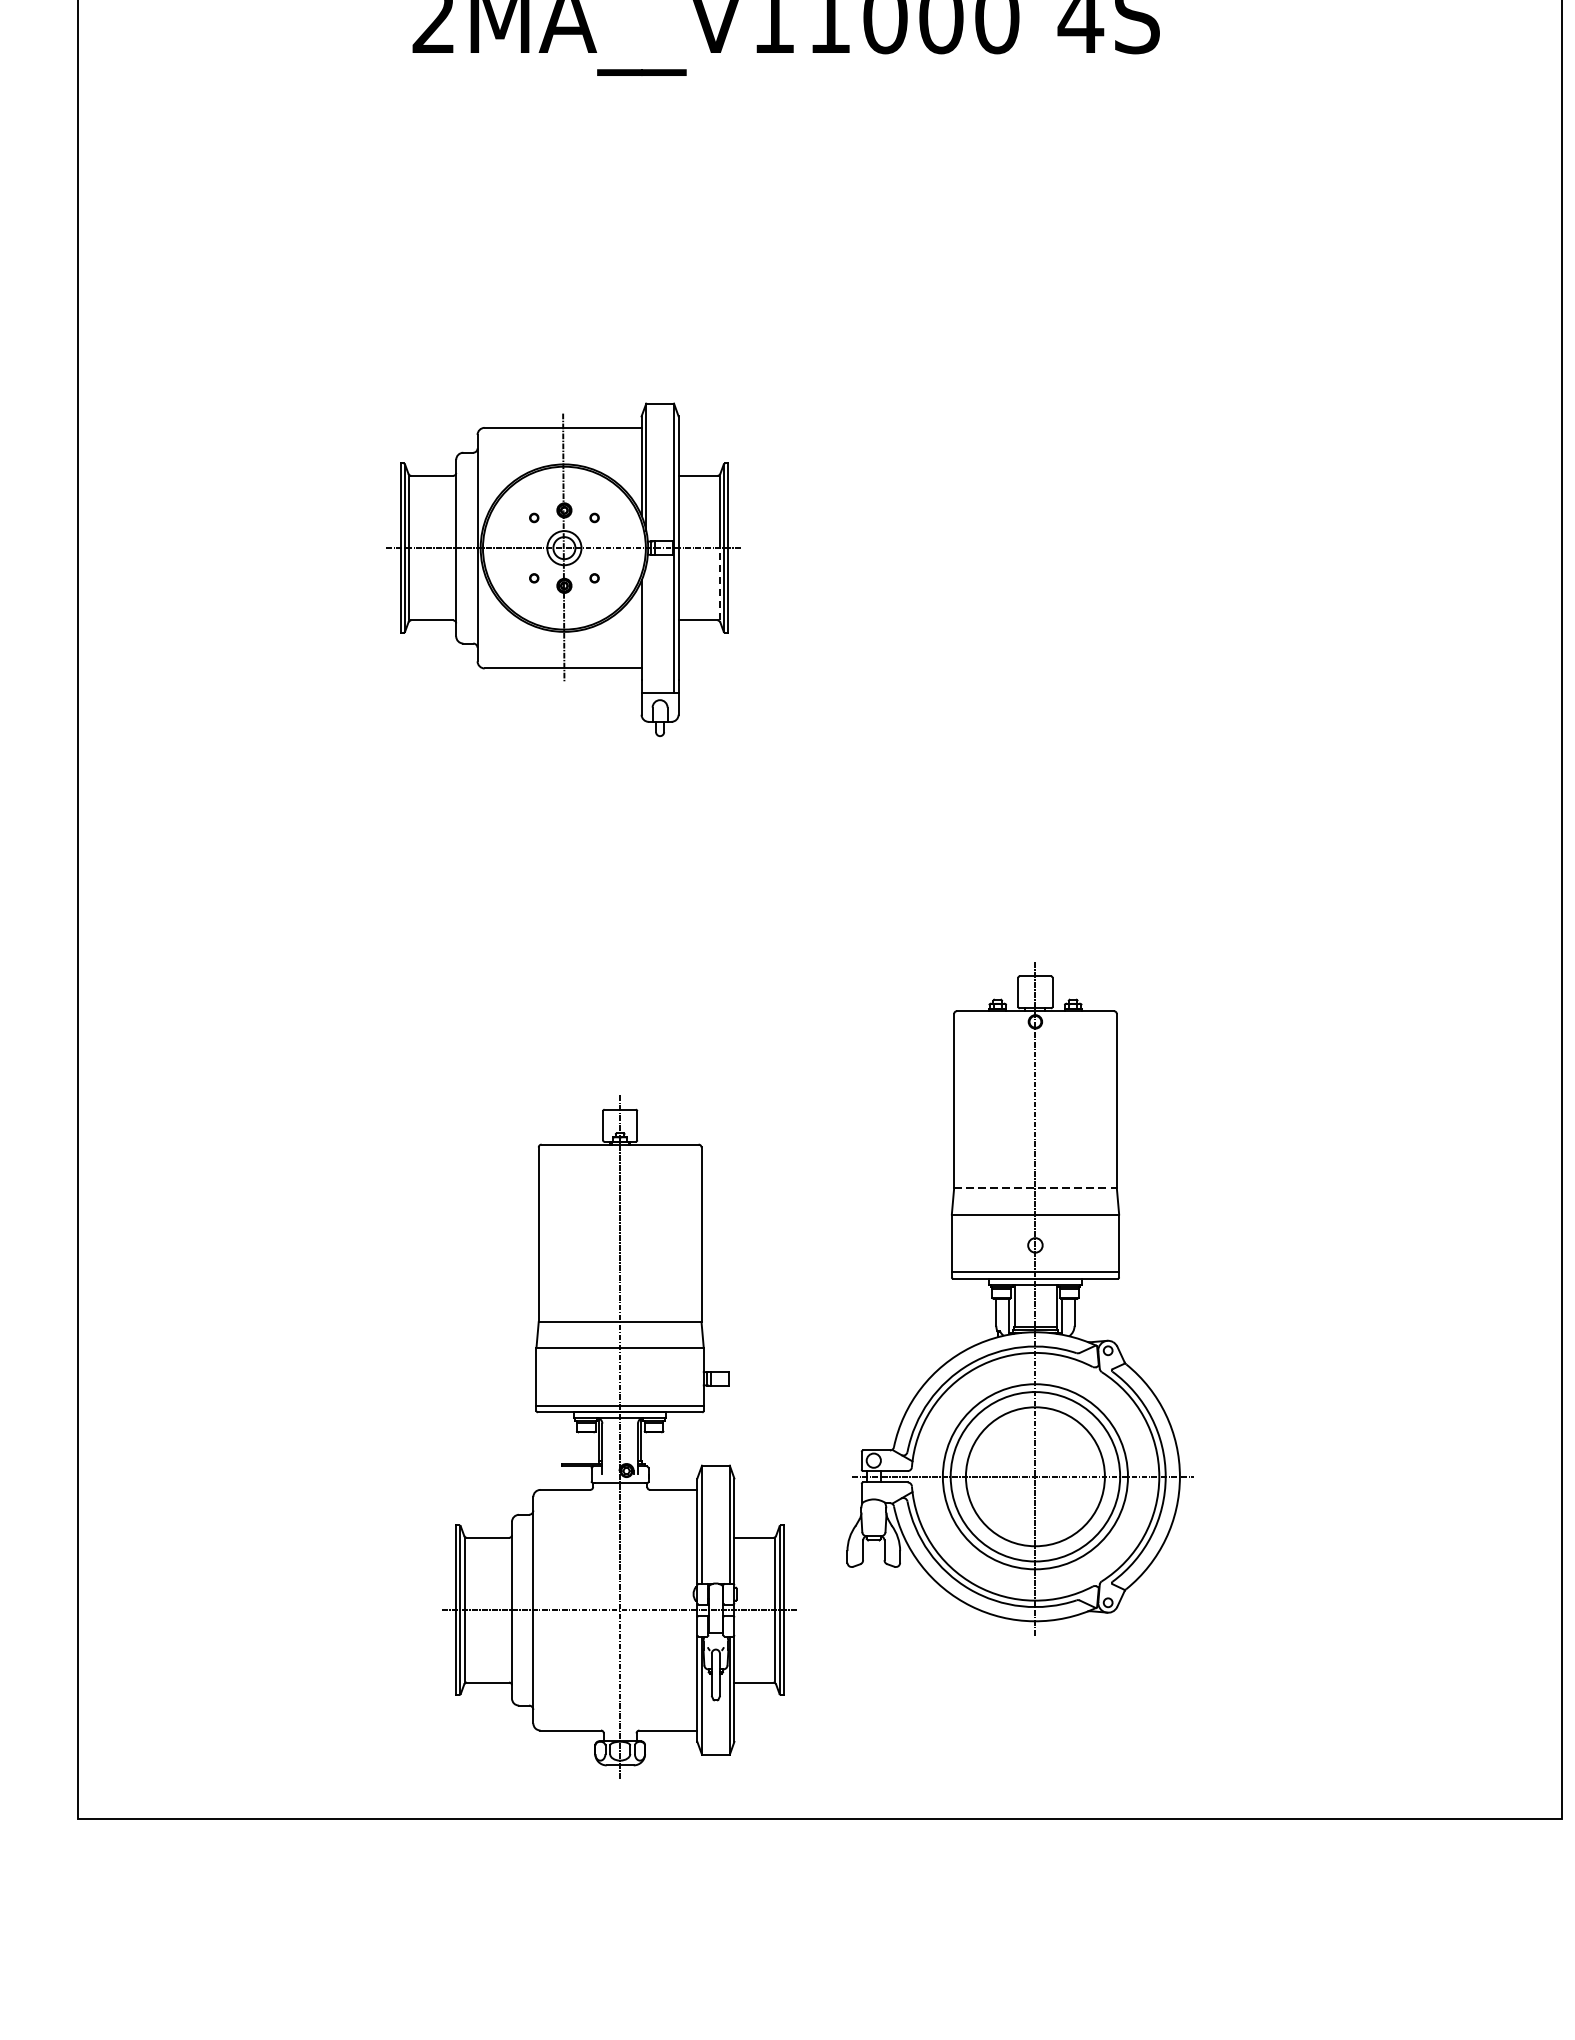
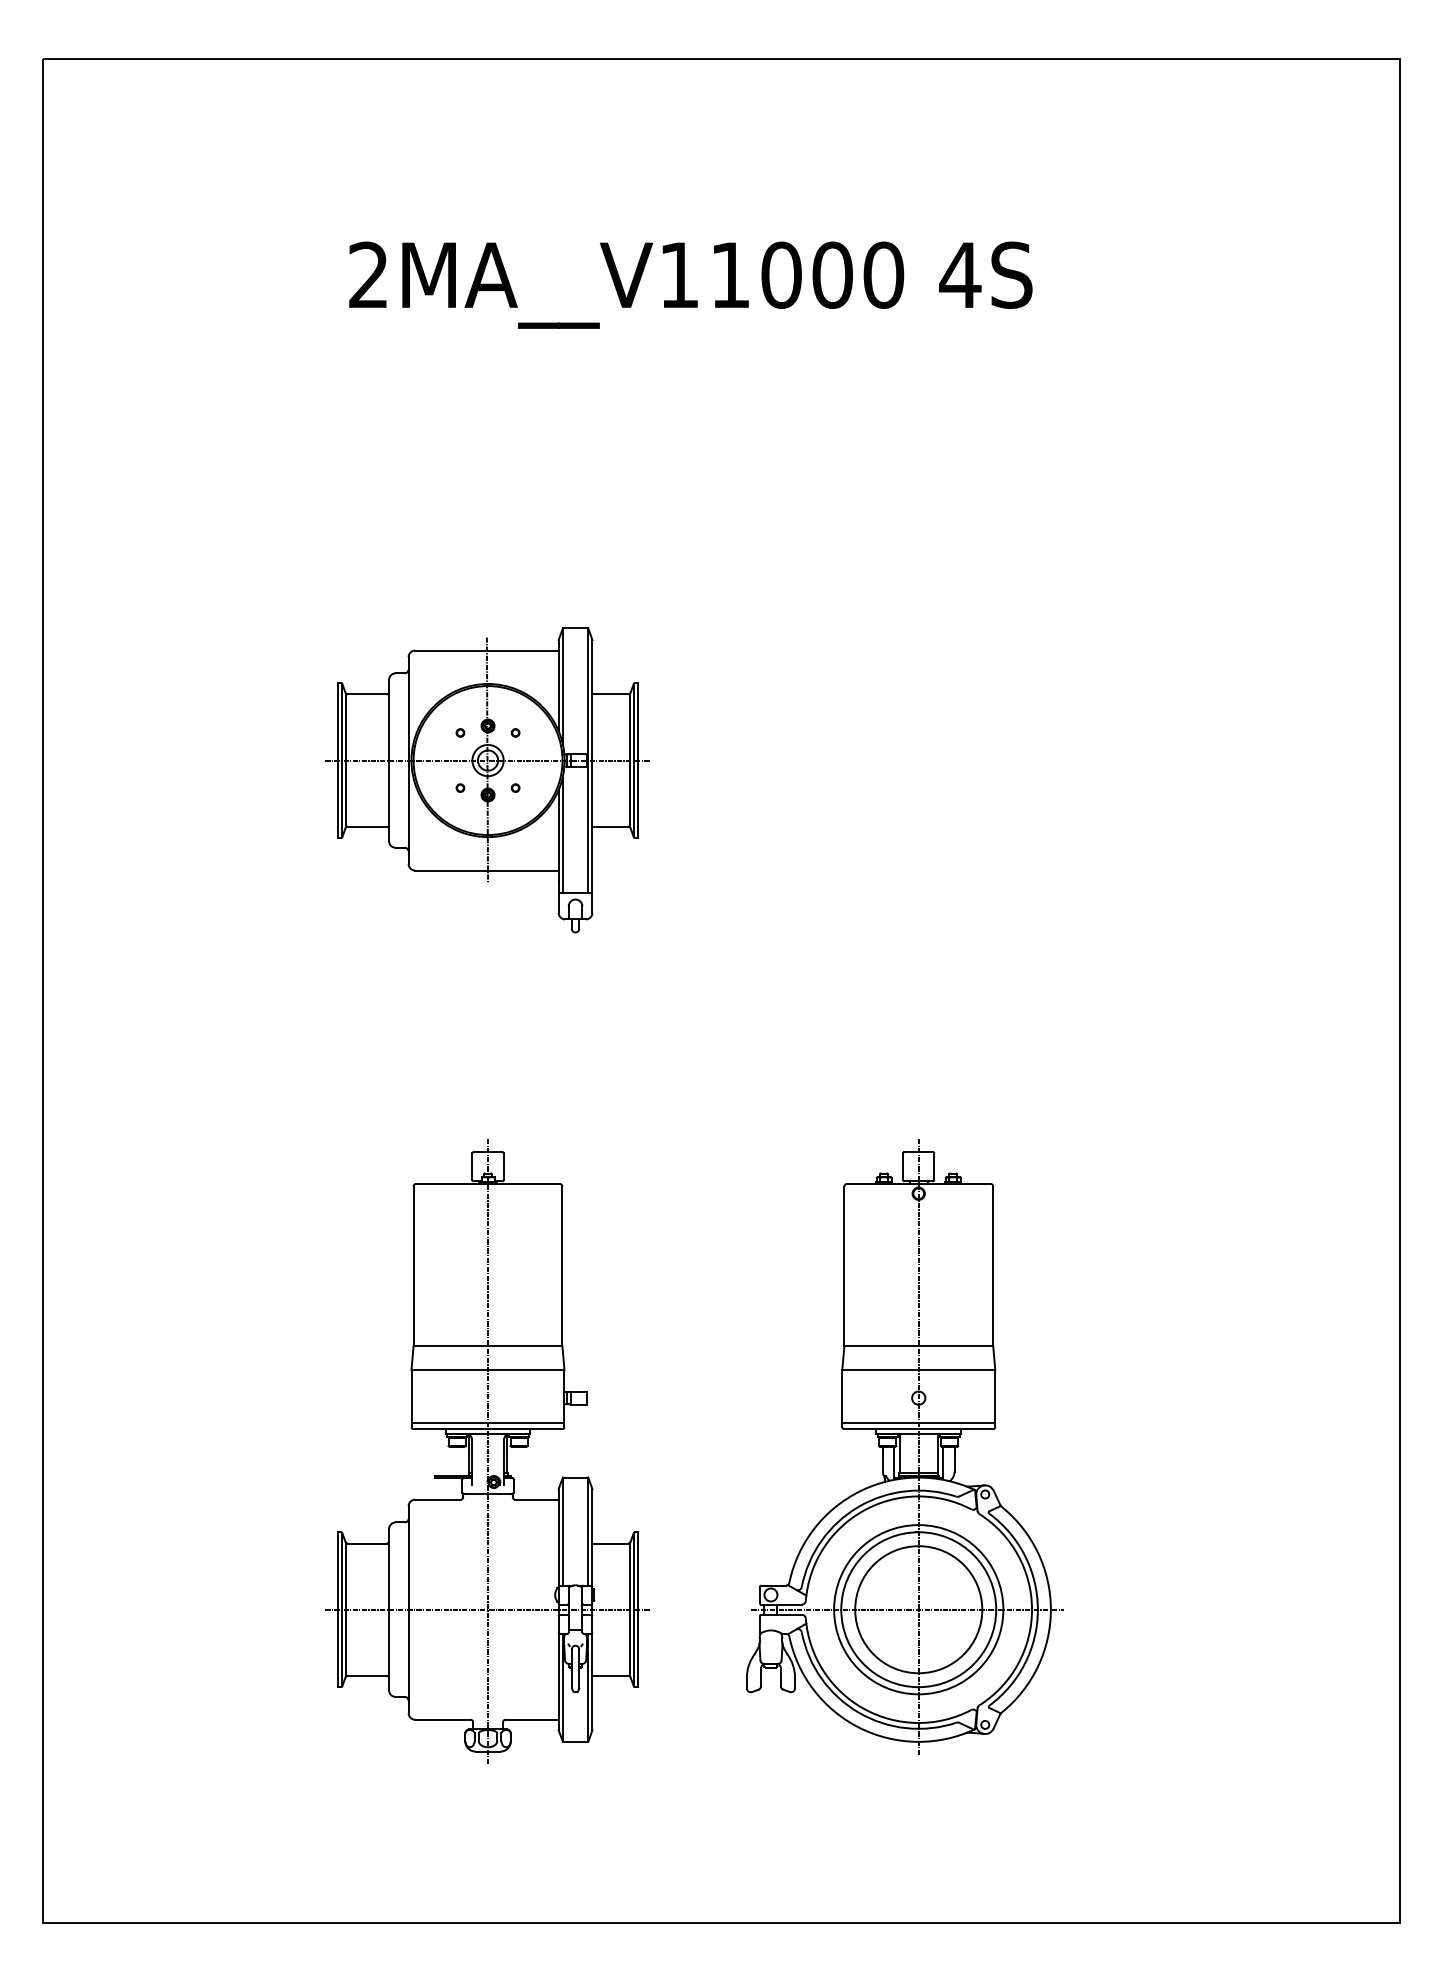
line: (719, 584) -> (629, 793), dashed -> solid
line: (645, 629) -> (562, 834), added
line: (1036, 1188) -> (919, 1346), dashed -> solid
part: (619, 1437) -> (487, 1451), moved

